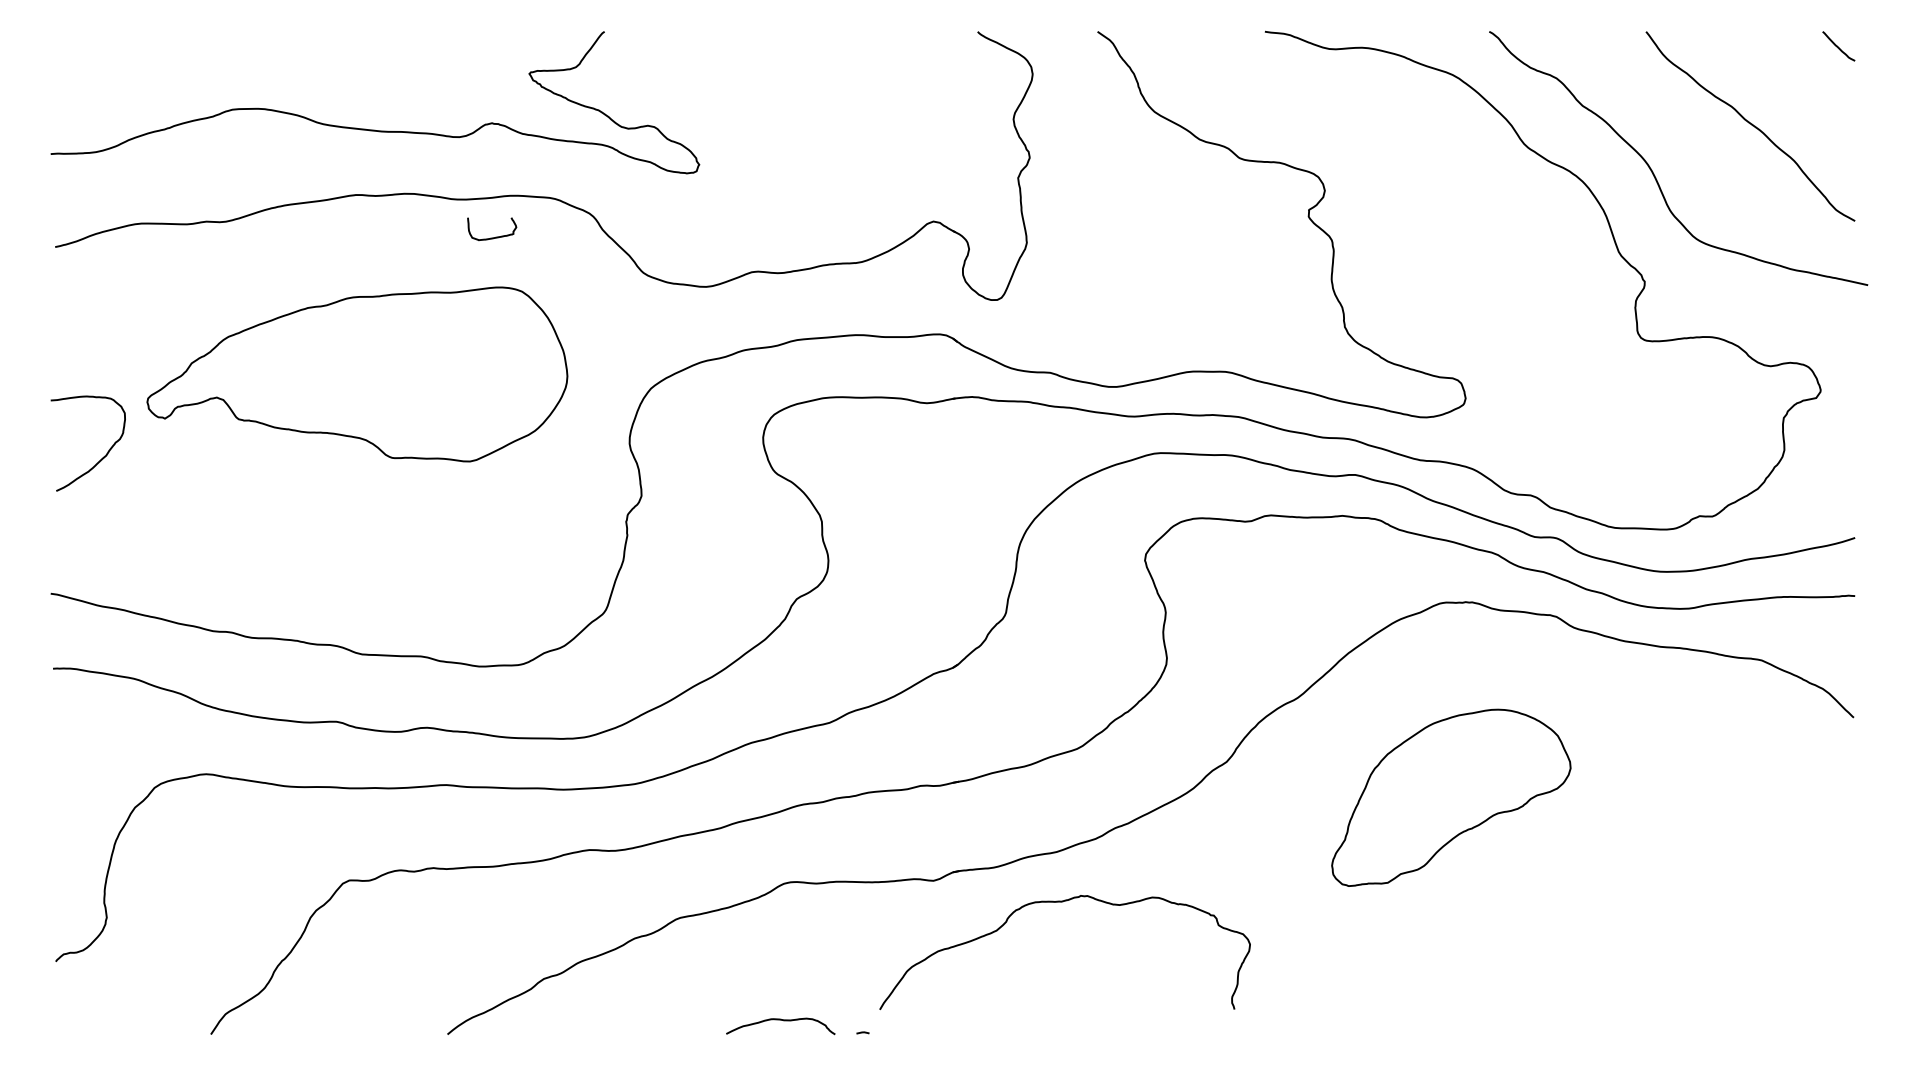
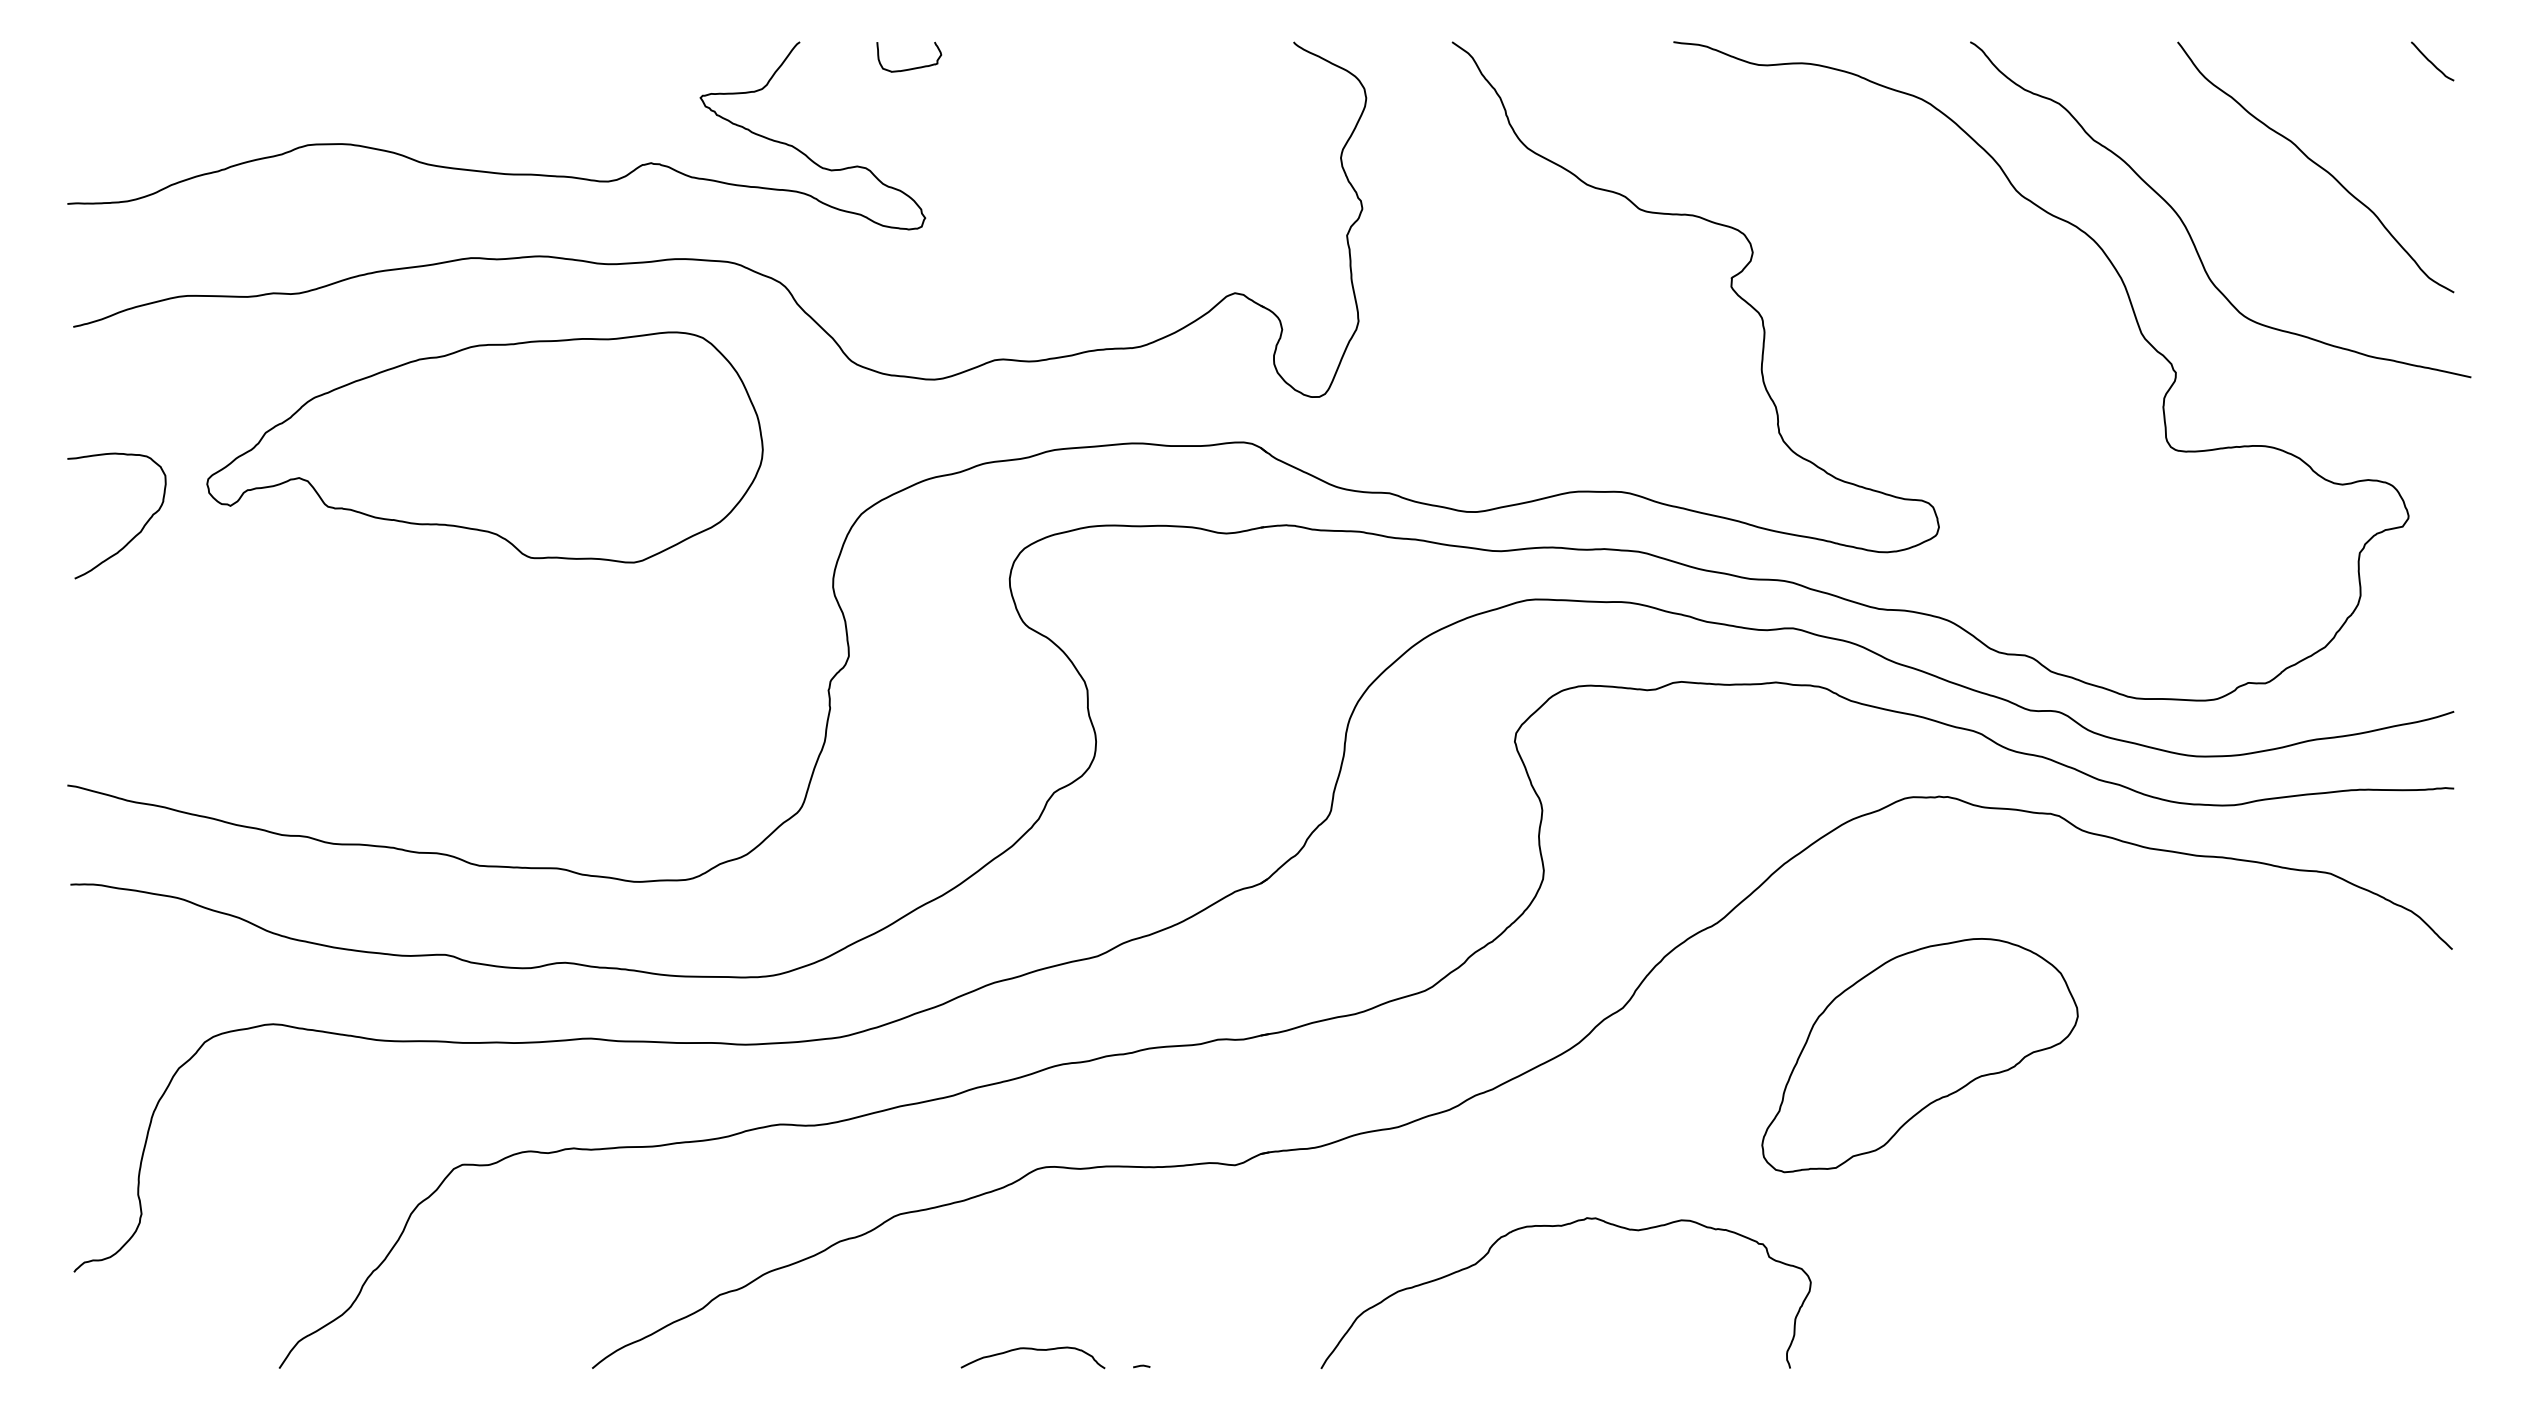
curve: (495, 236) -> (913, 67), moved
part: (357, 374) -> (484, 447), moved
curve: (100, 459) -> (133, 536), moved
curve: (1063, 902) -> (1563, 1226), moved

